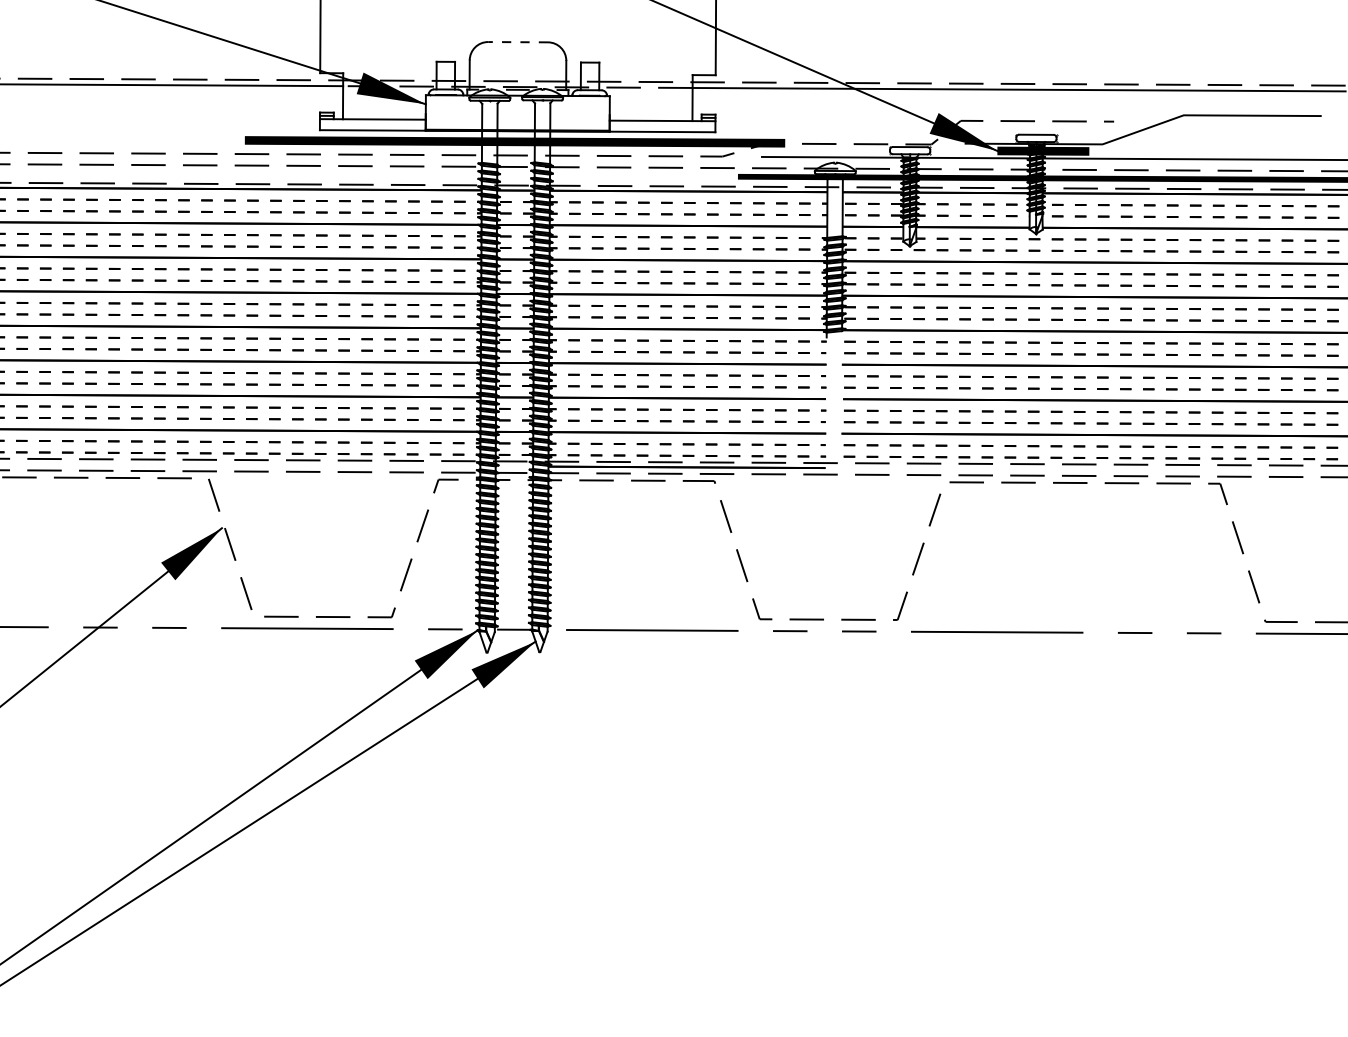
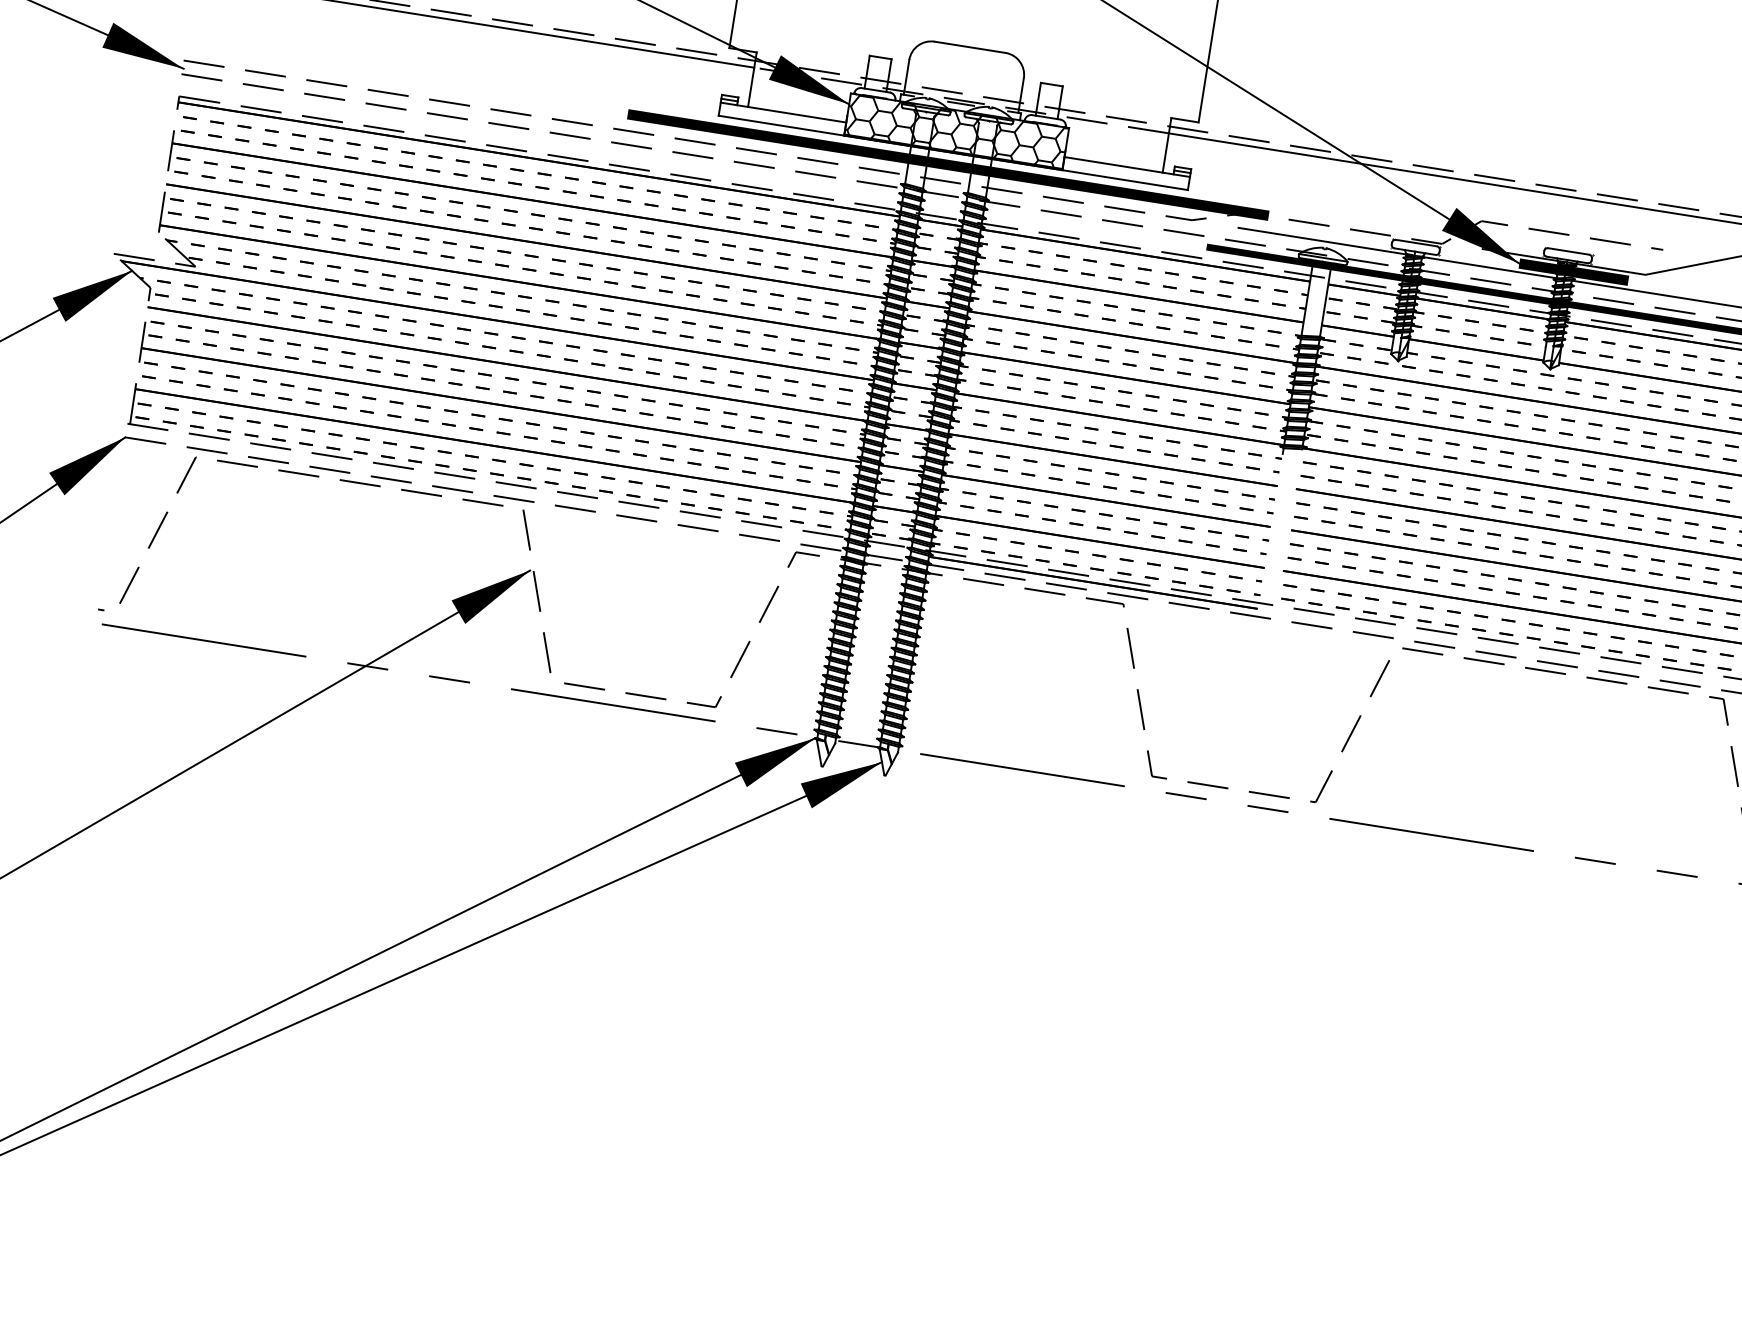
line: (518, 42) -> (970, 47), dashed -> solid
hatch: (518, 112) -> (957, 130), added

